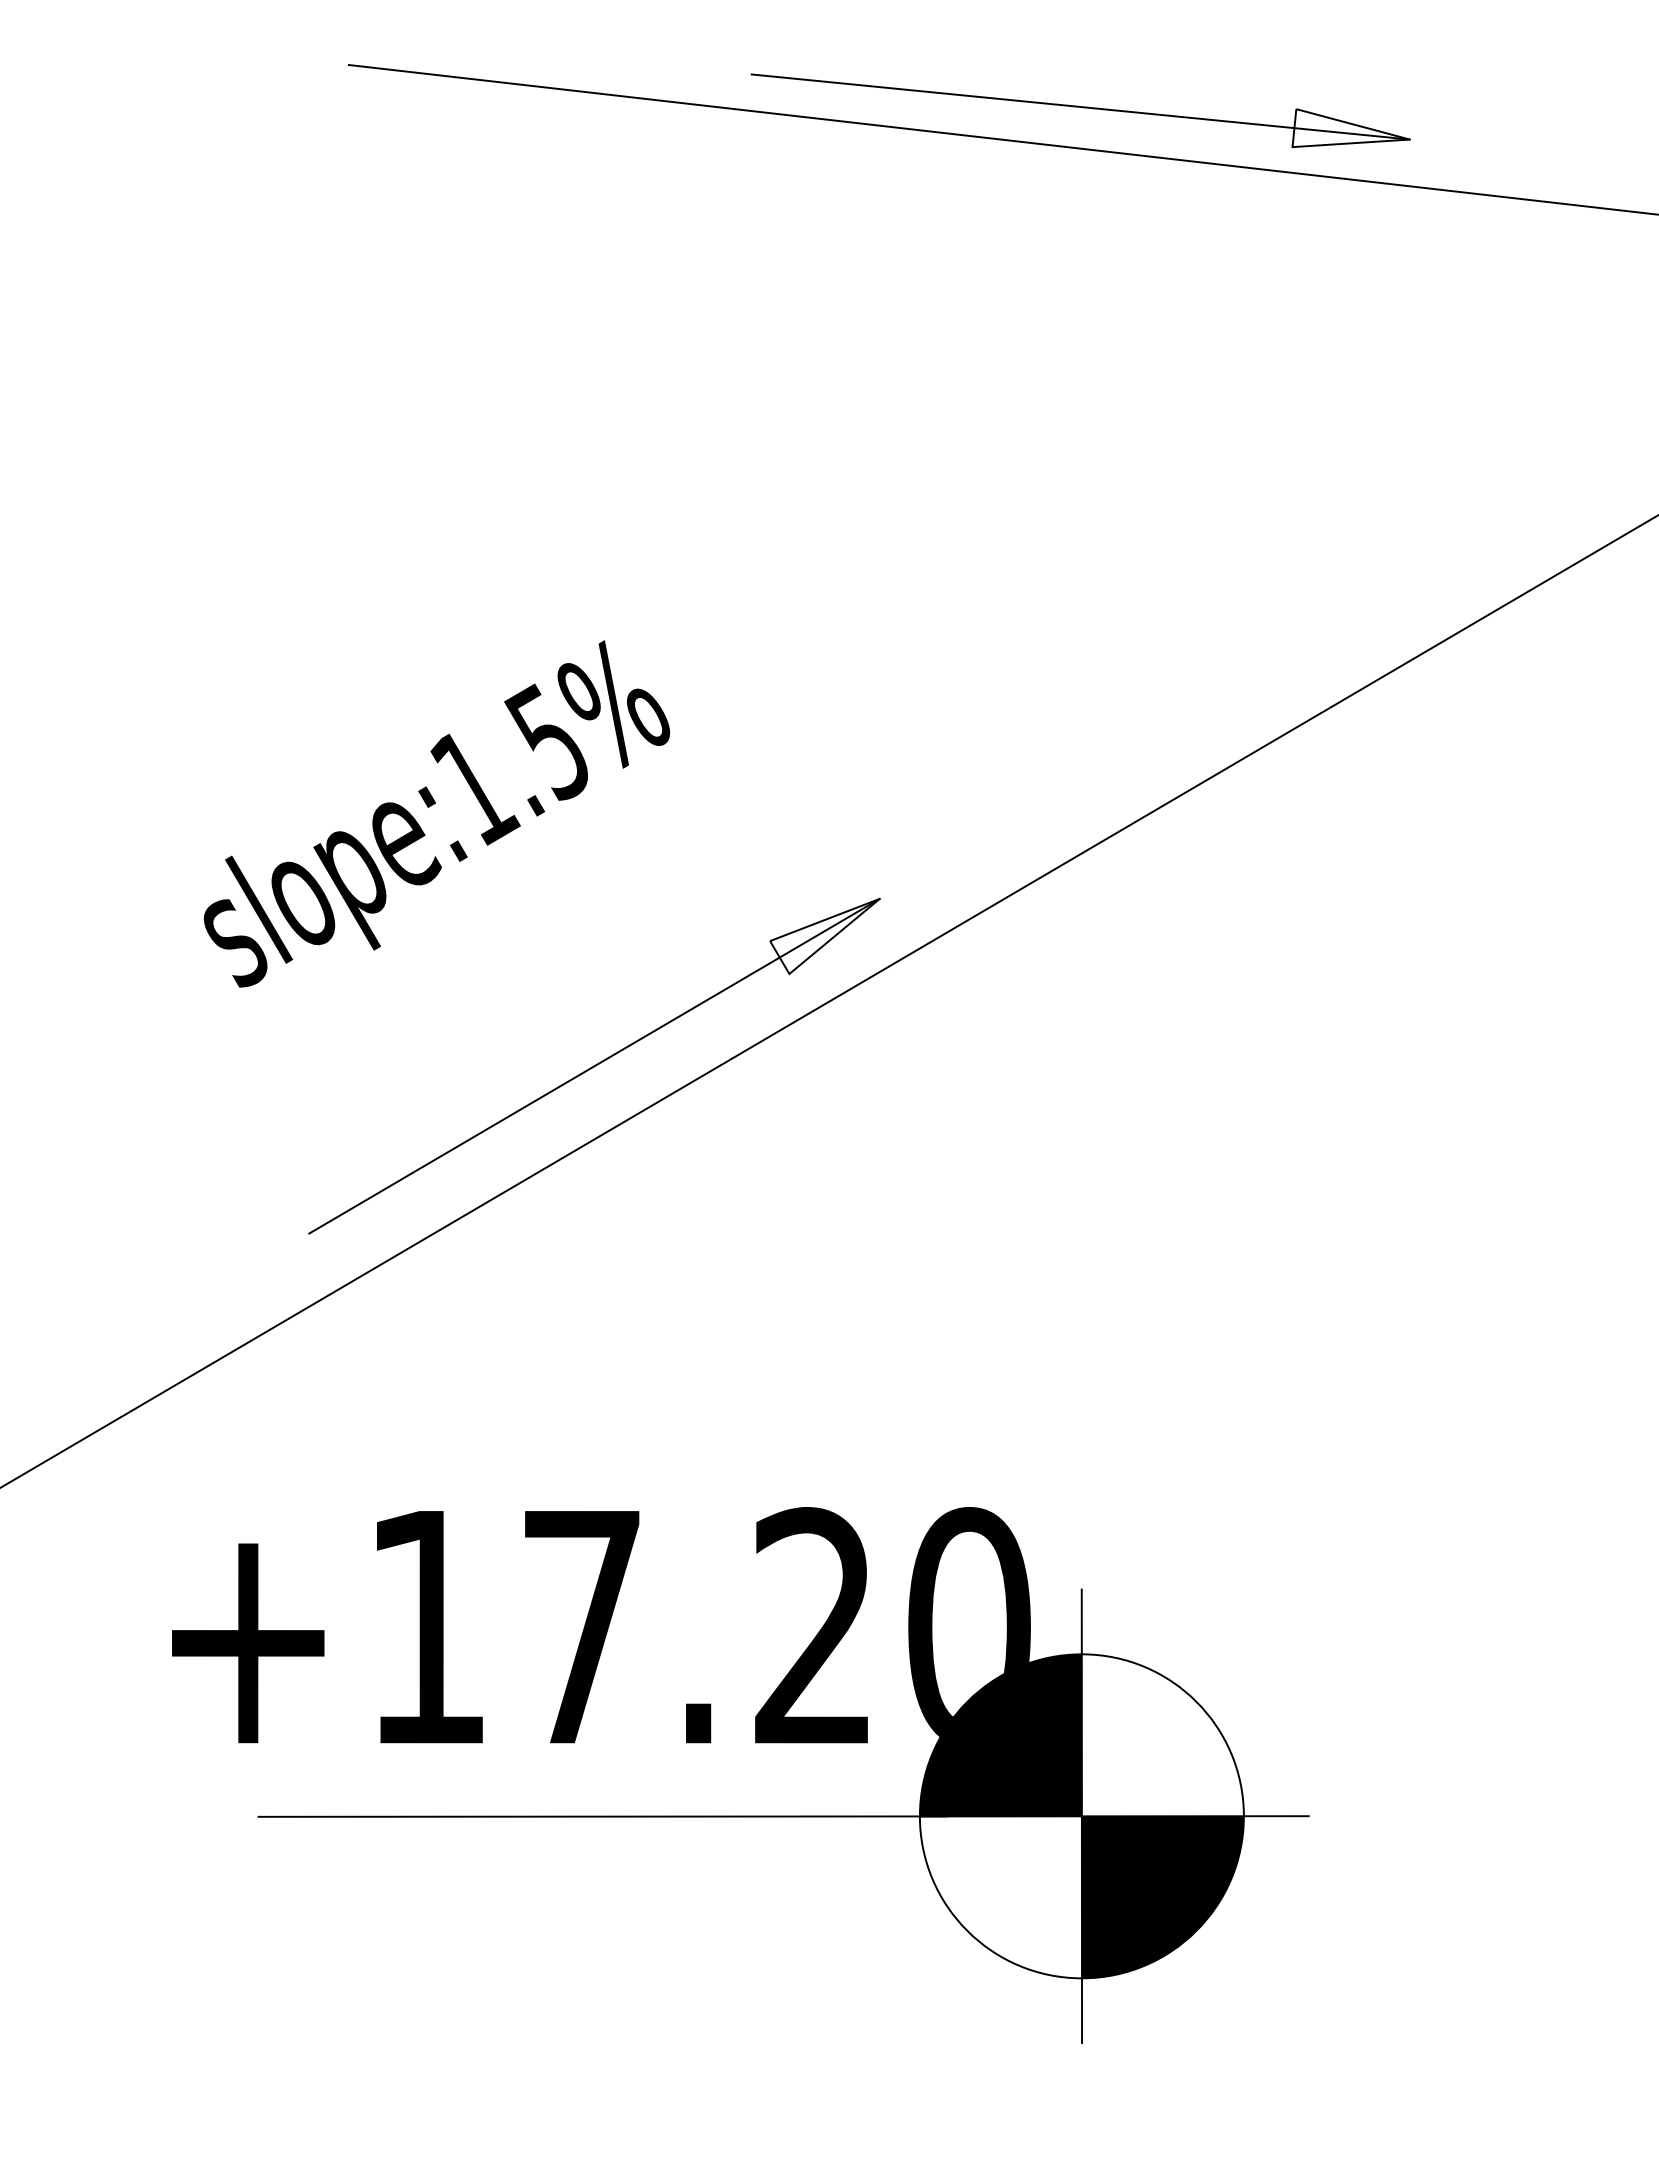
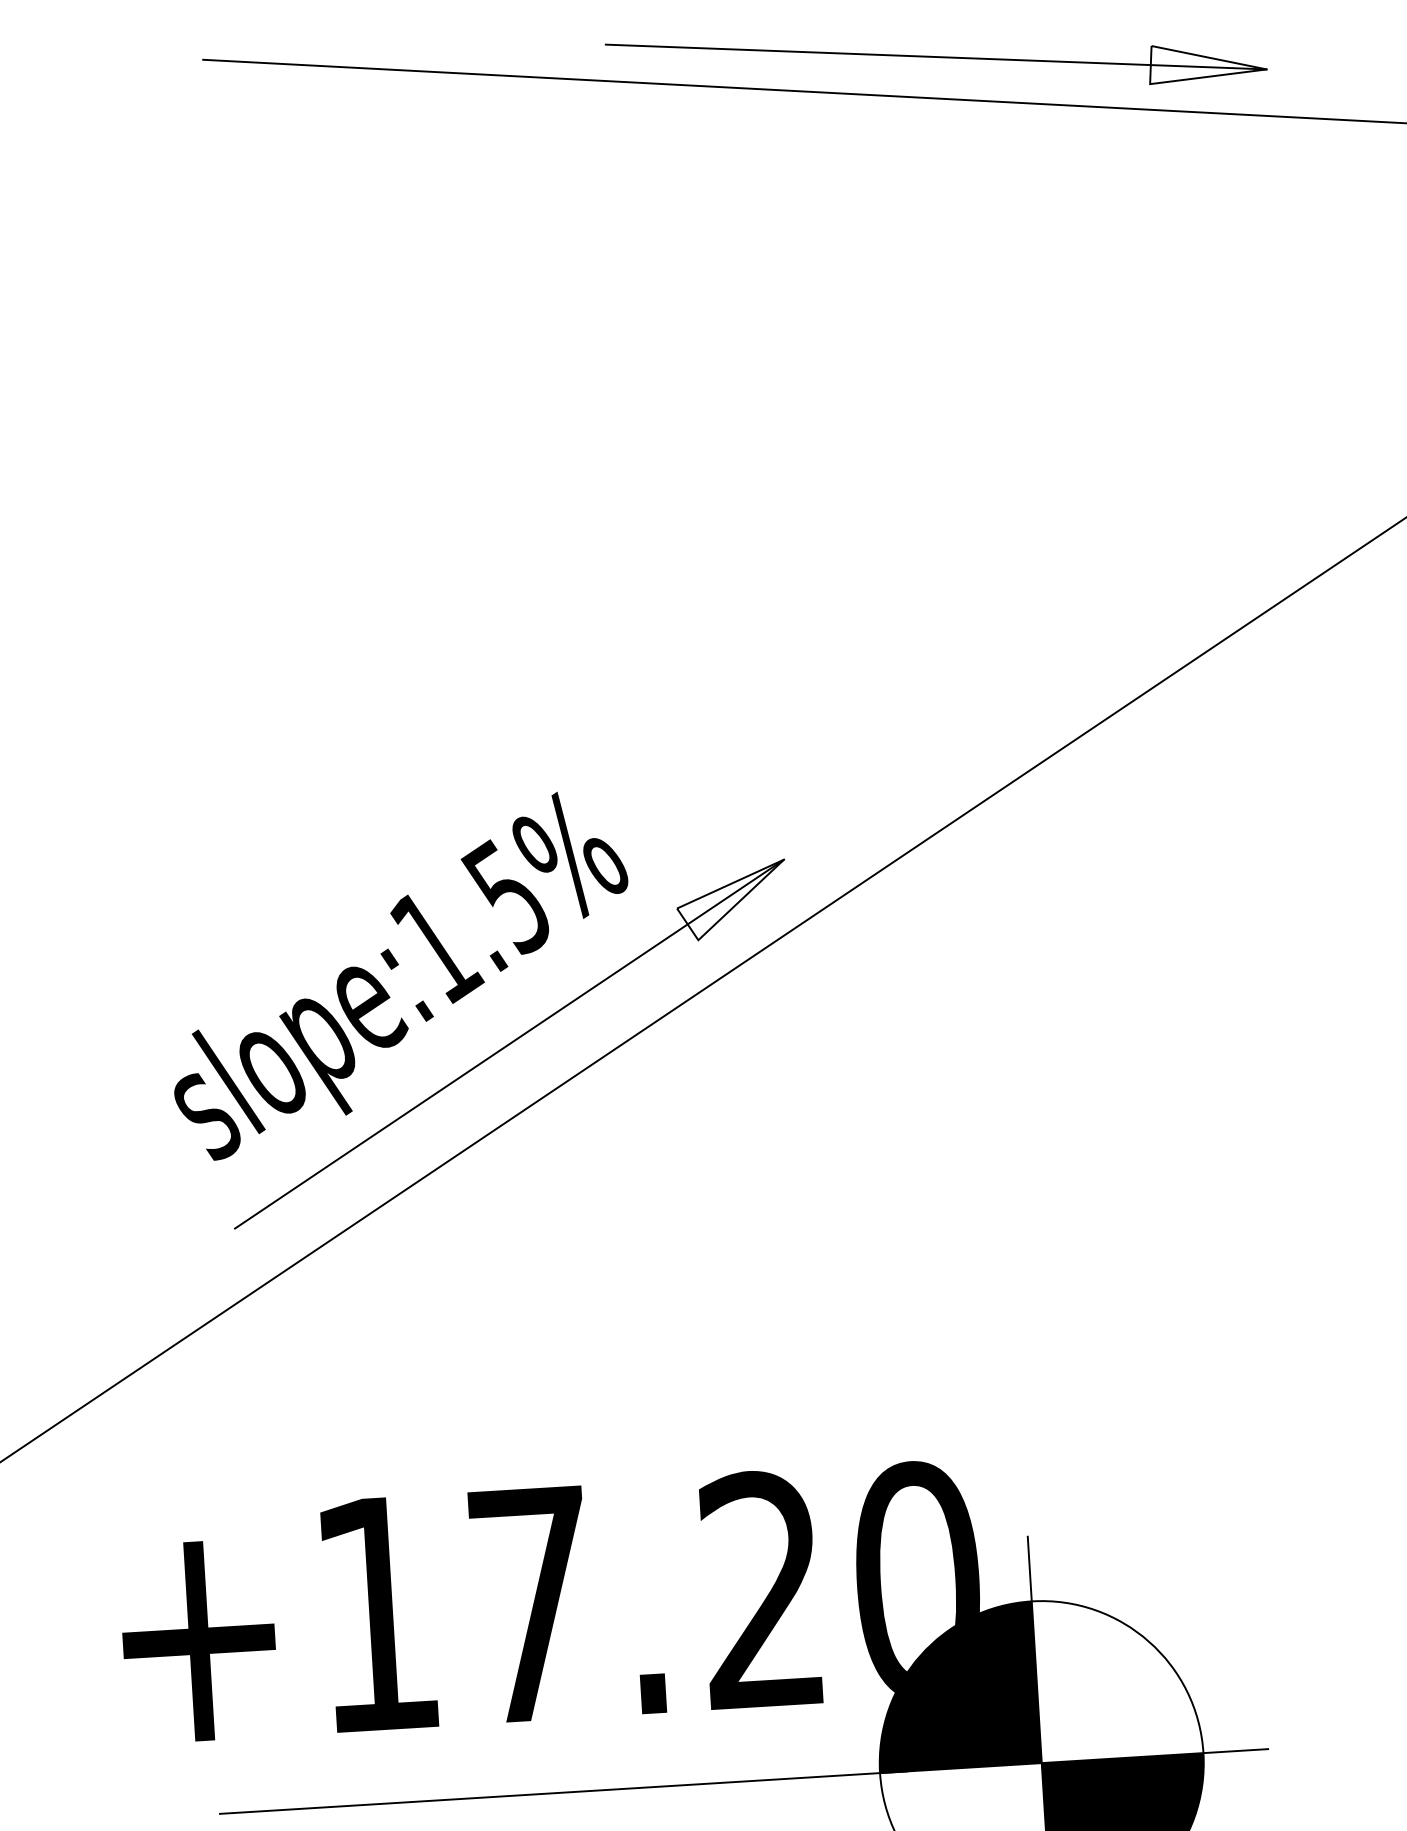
text: (436, 813) -> (400, 974), moved

